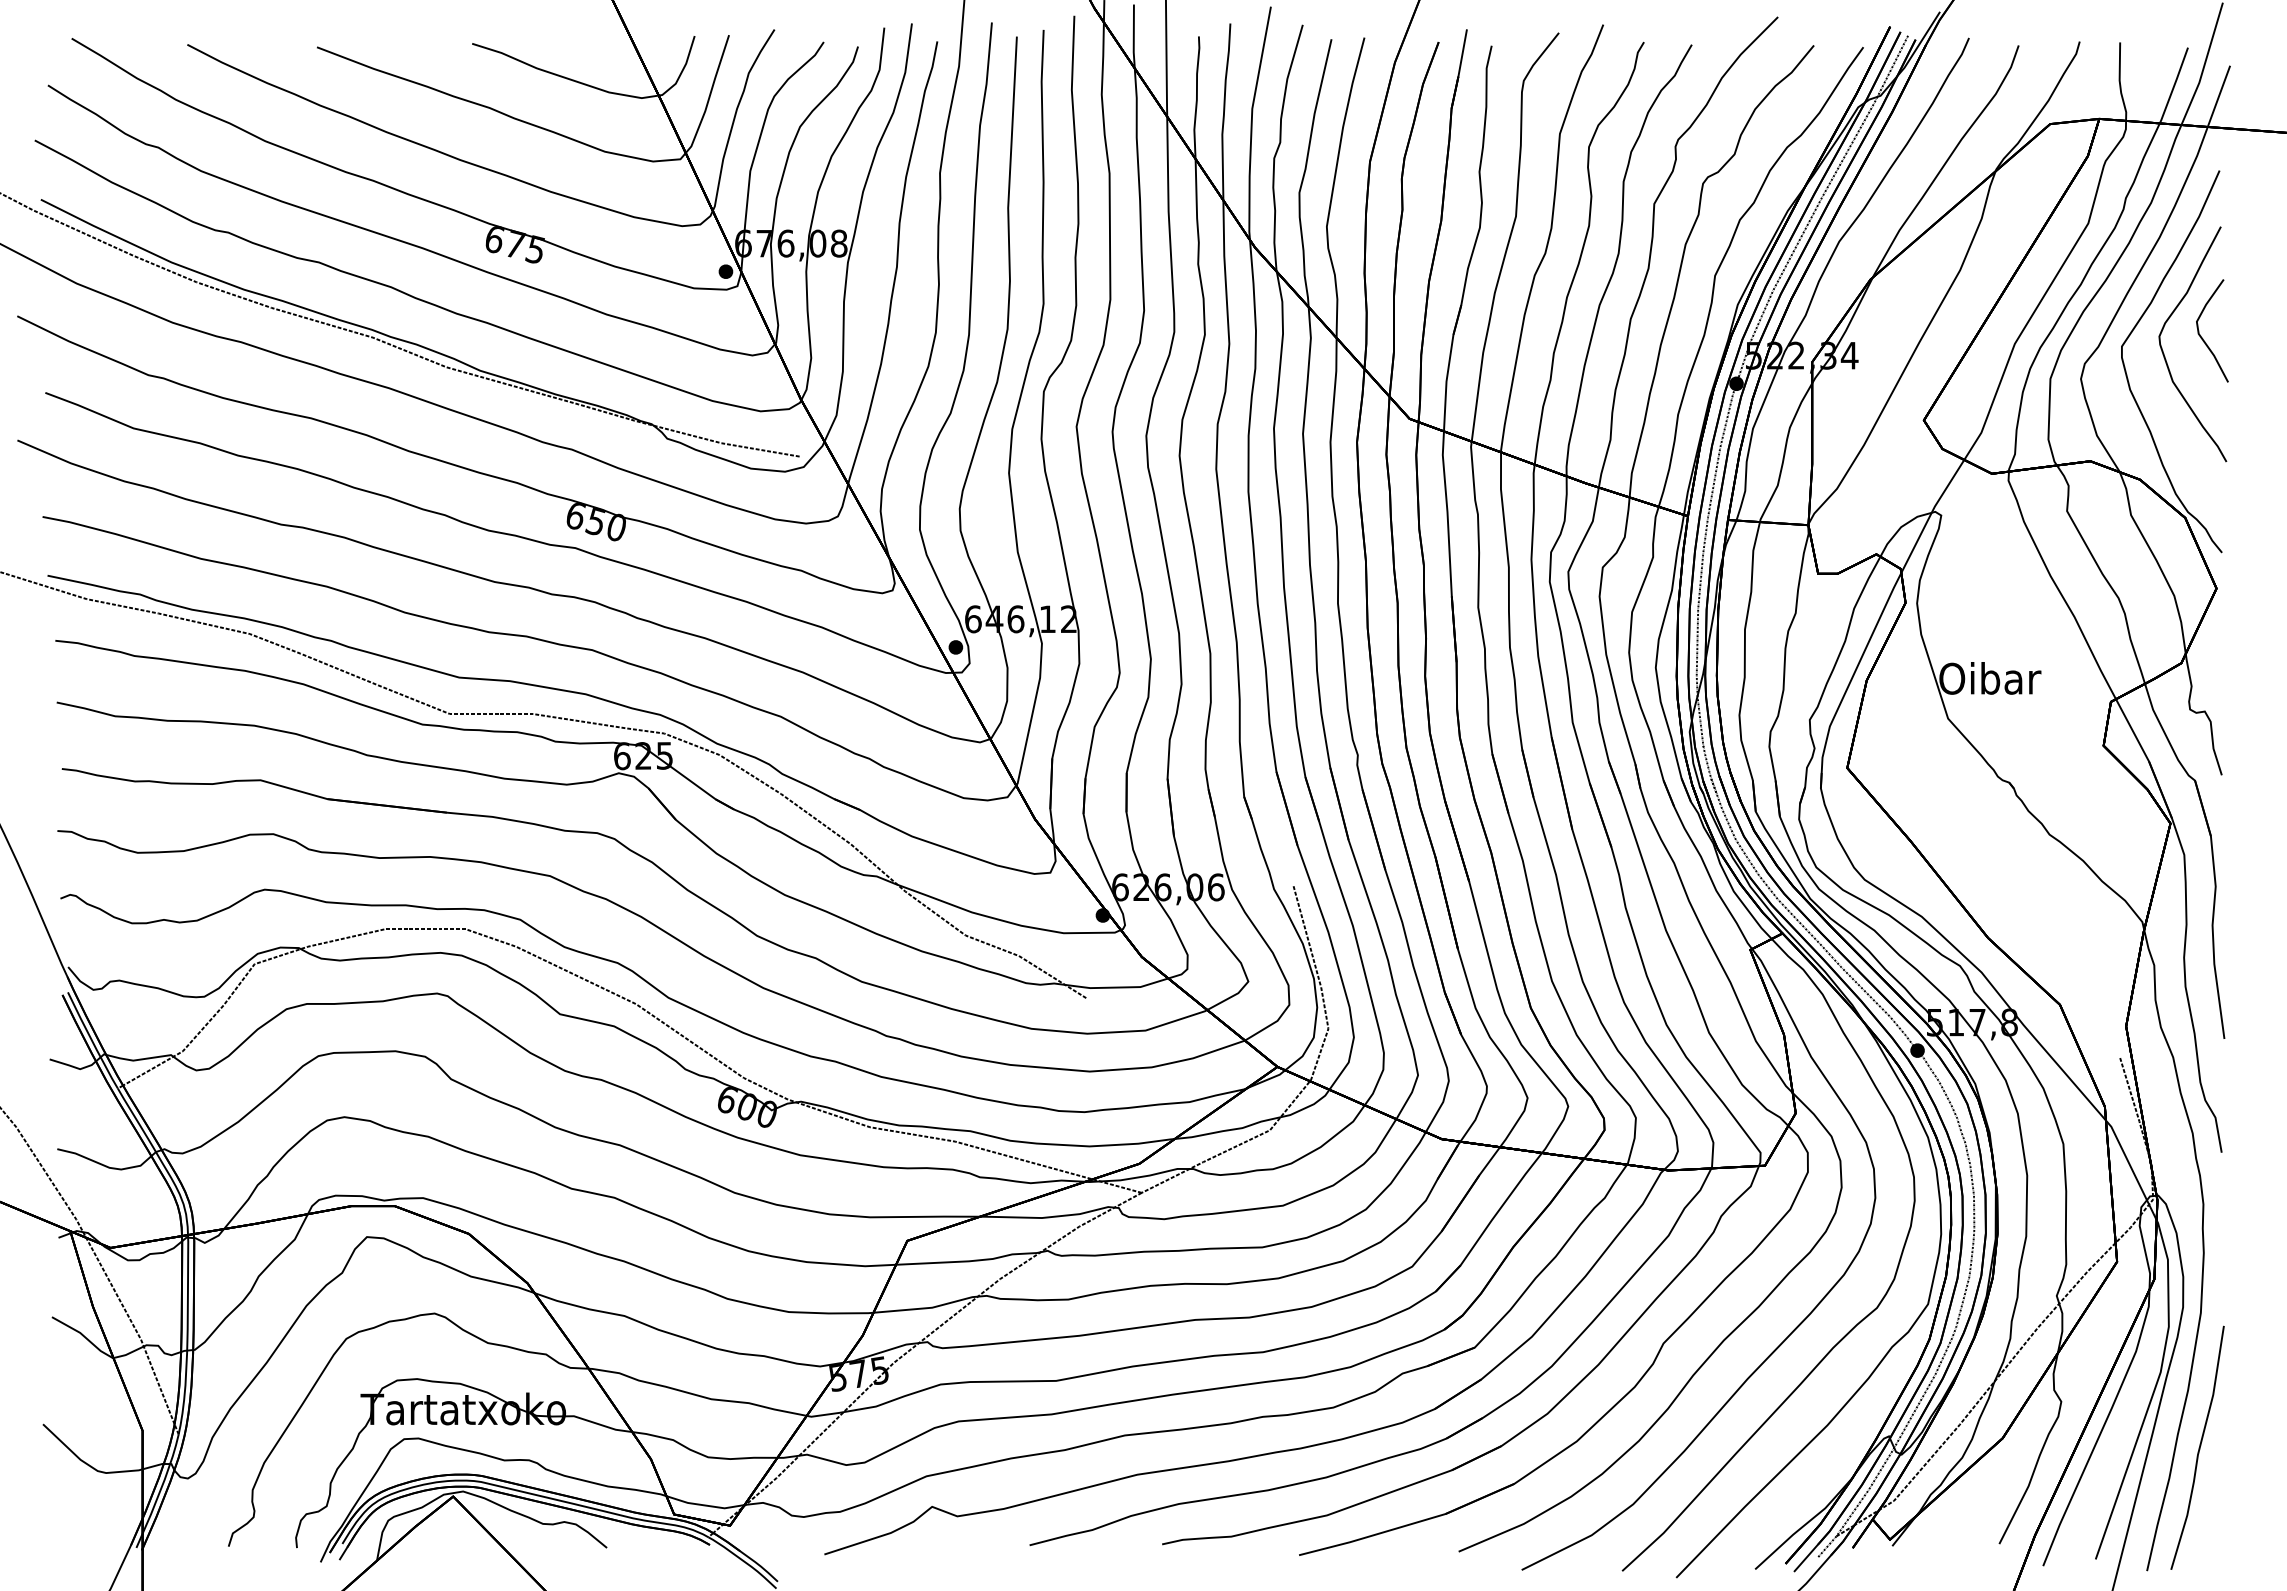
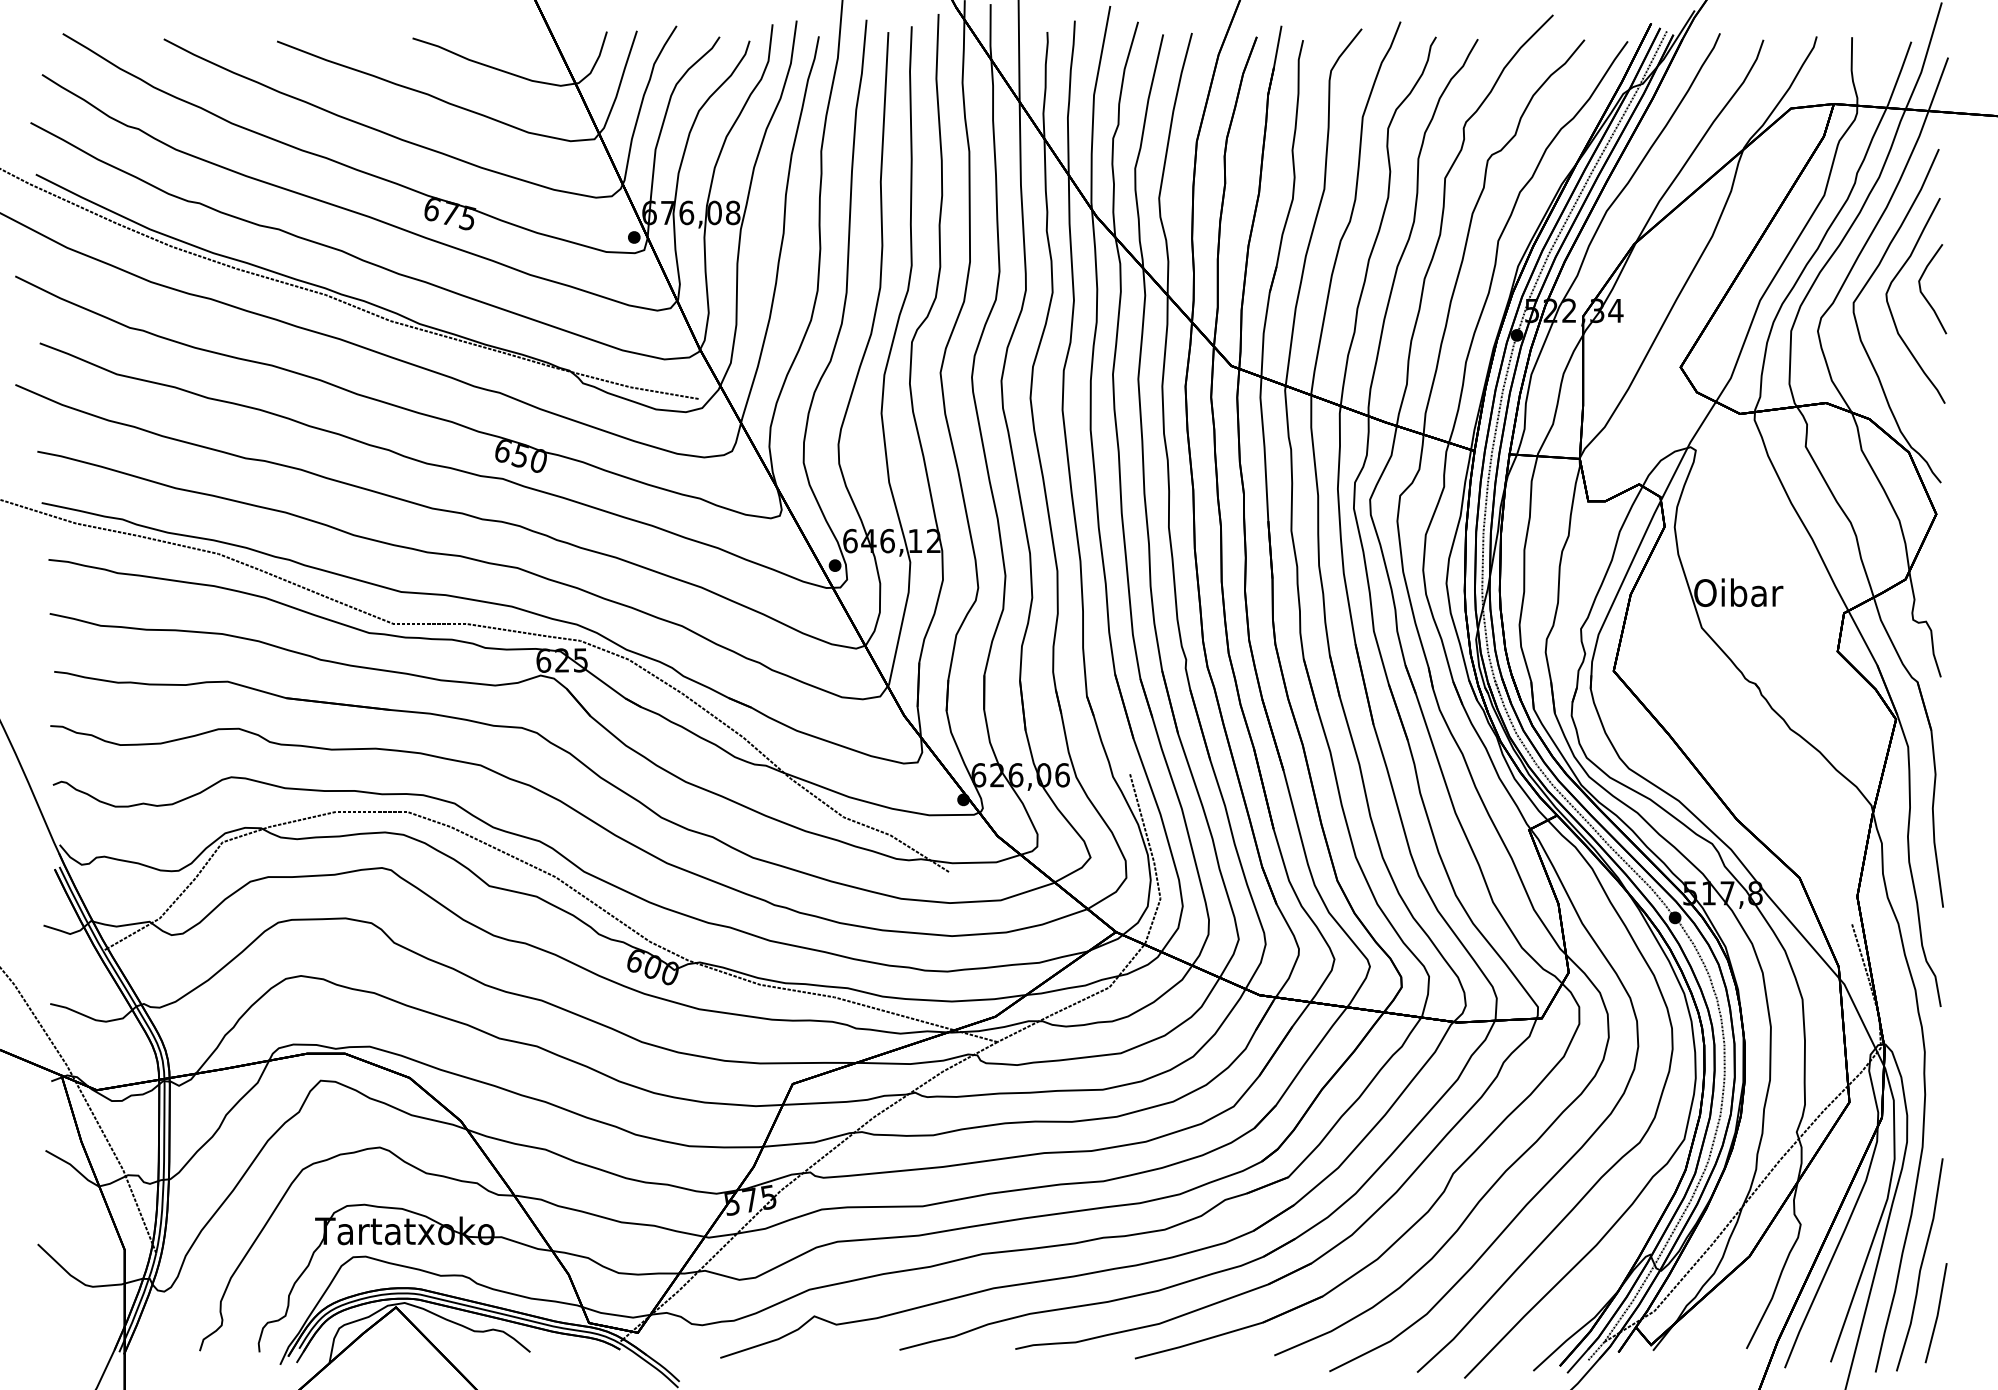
line: (2217, 1502) -> (1937, 1312), added

